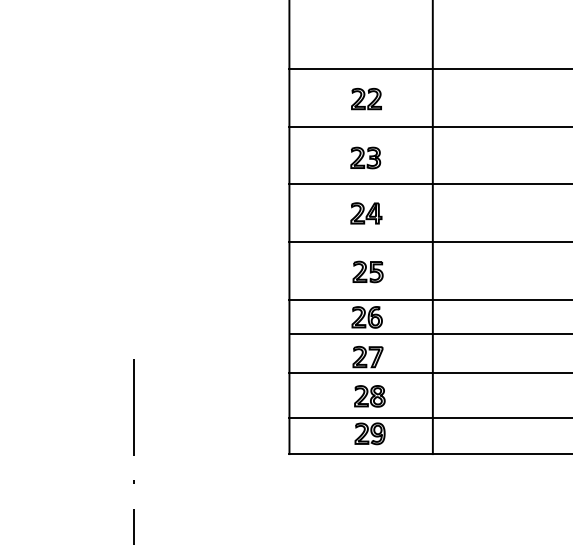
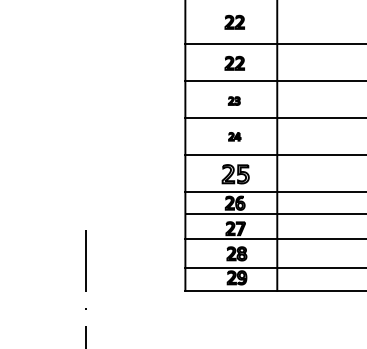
part: (366, 33) -> (234, 21), added
part: (366, 157) -> (234, 100), size x0.6
part: (366, 213) -> (234, 136), size x0.6
part: (367, 270) -> (235, 173), size x1.4

